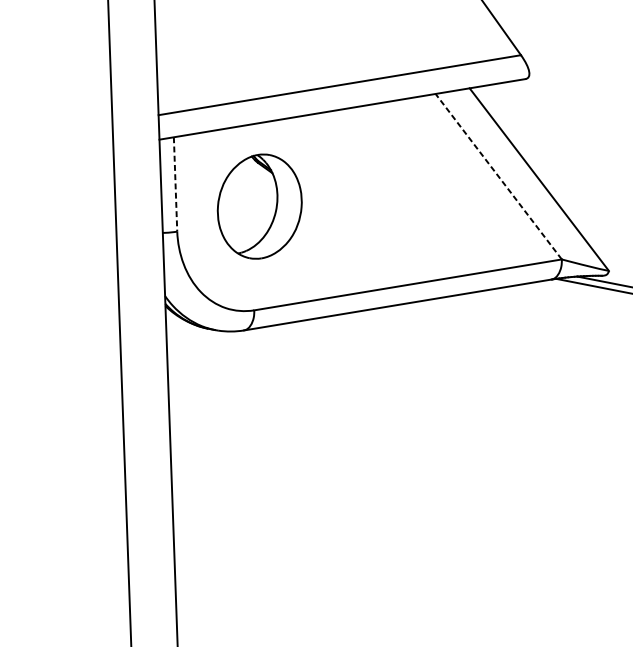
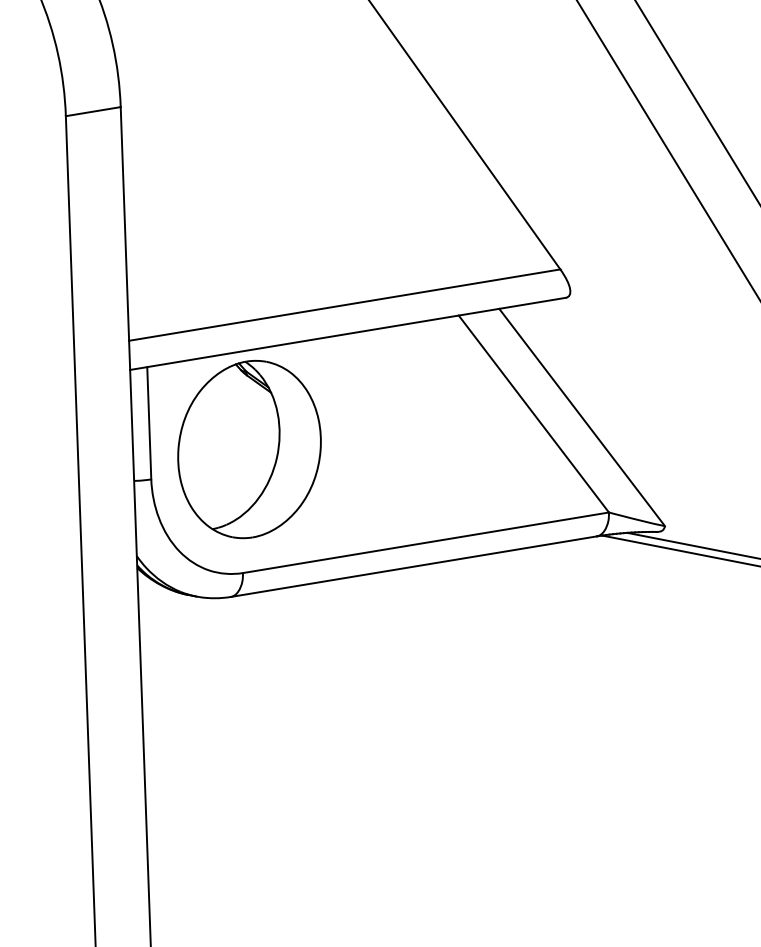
line: (498, 177) -> (533, 414), dashed -> solid
line: (175, 184) -> (149, 423), dashed -> solid
part: (259, 206) -> (249, 449), size x1.43

